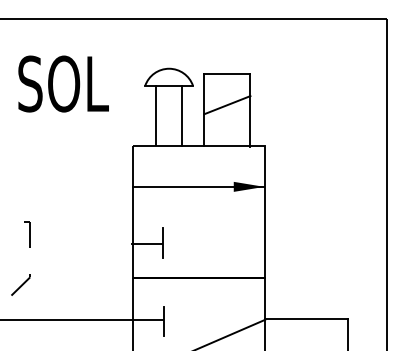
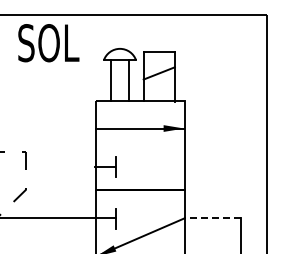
text: (63, 84) -> (48, 43), moved
line: (306, 318) -> (212, 217), solid -> dashed

